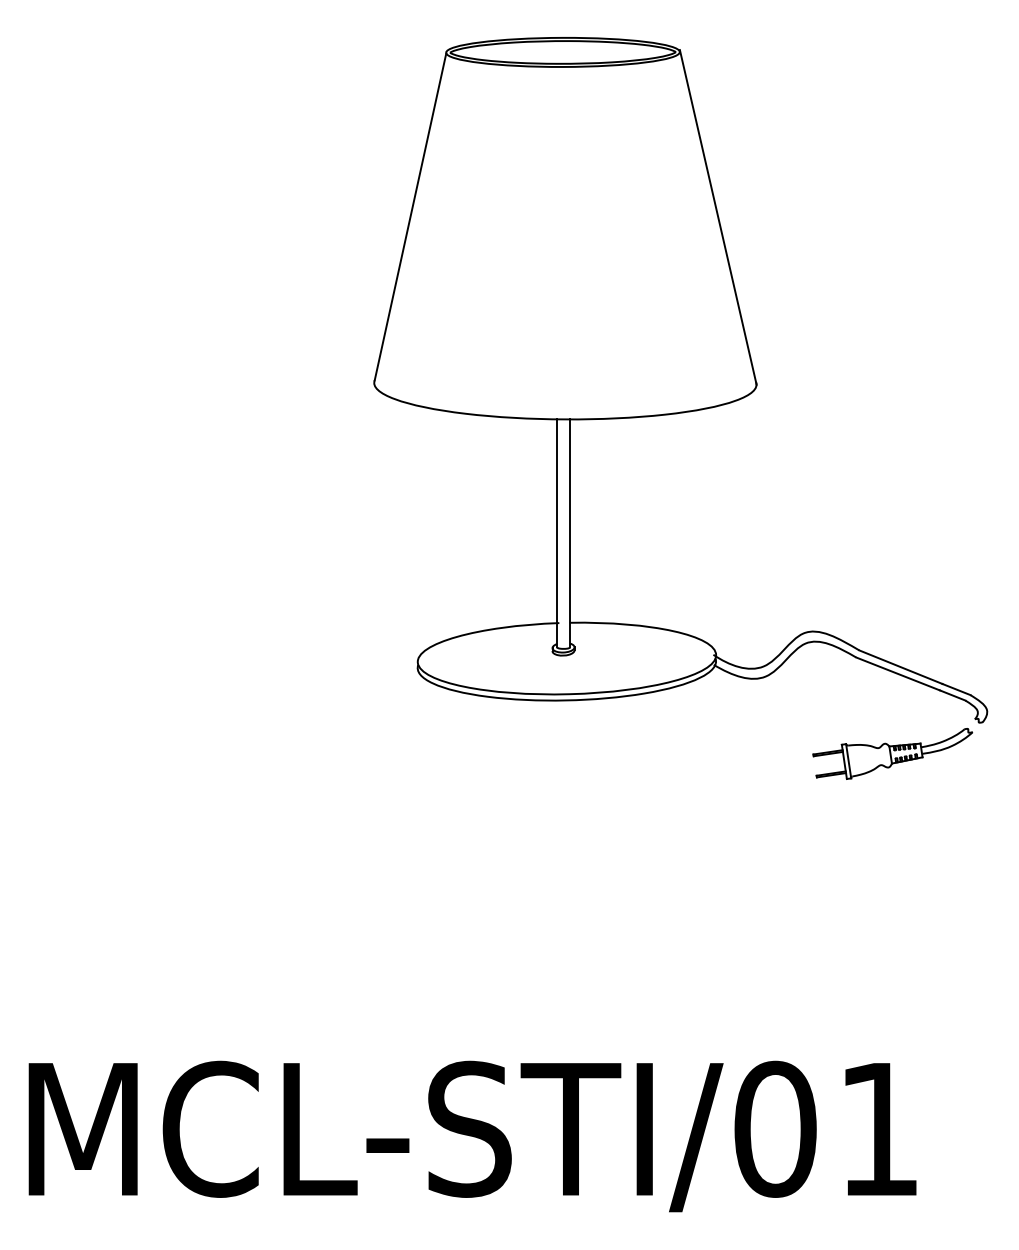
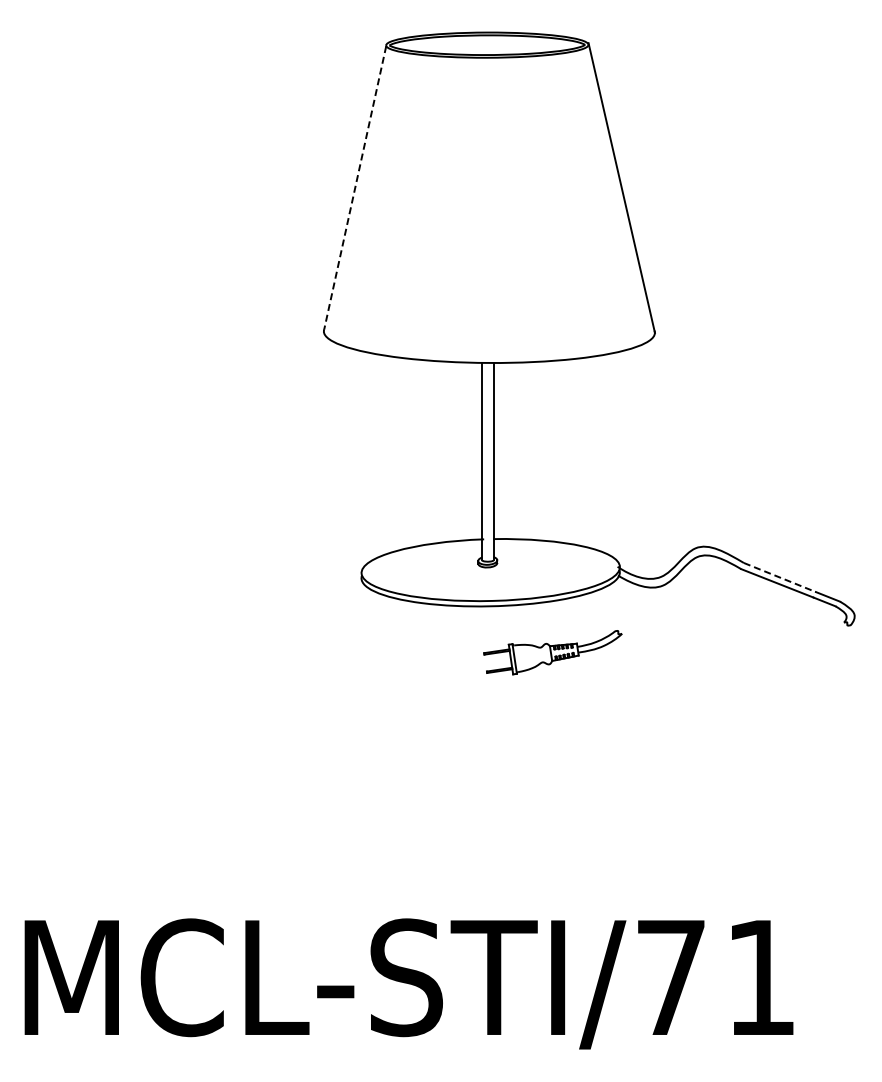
line: (410, 216) -> (355, 187), solid -> dashed
line: (900, 667) -> (779, 577), solid -> dashed
part: (892, 753) -> (552, 652), moved
text: (775, 1129) -> (671, 977), MCL-STI/01 -> MCL-STI/71

